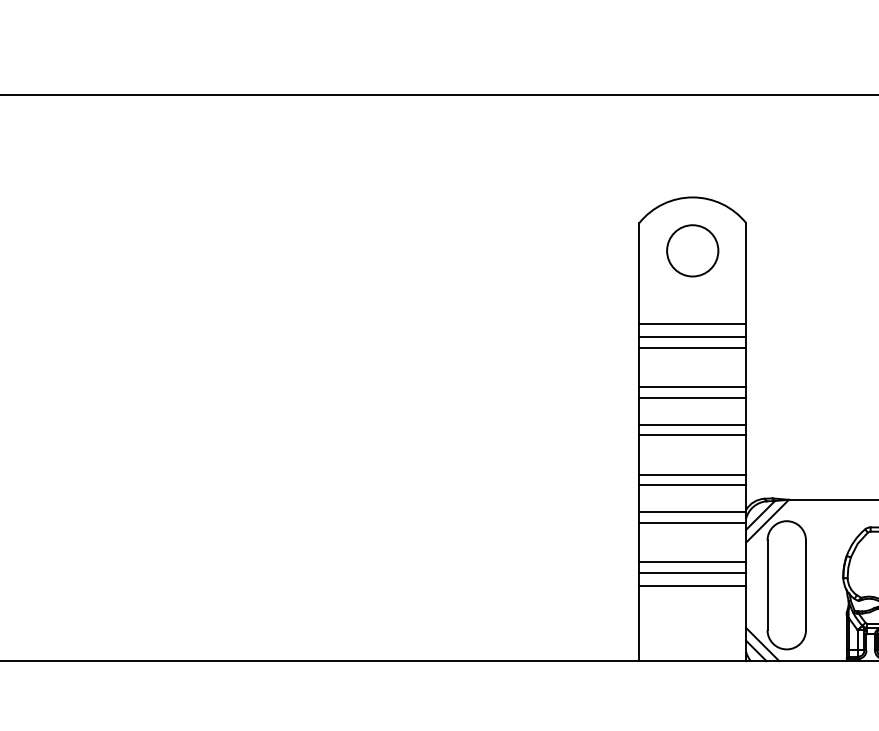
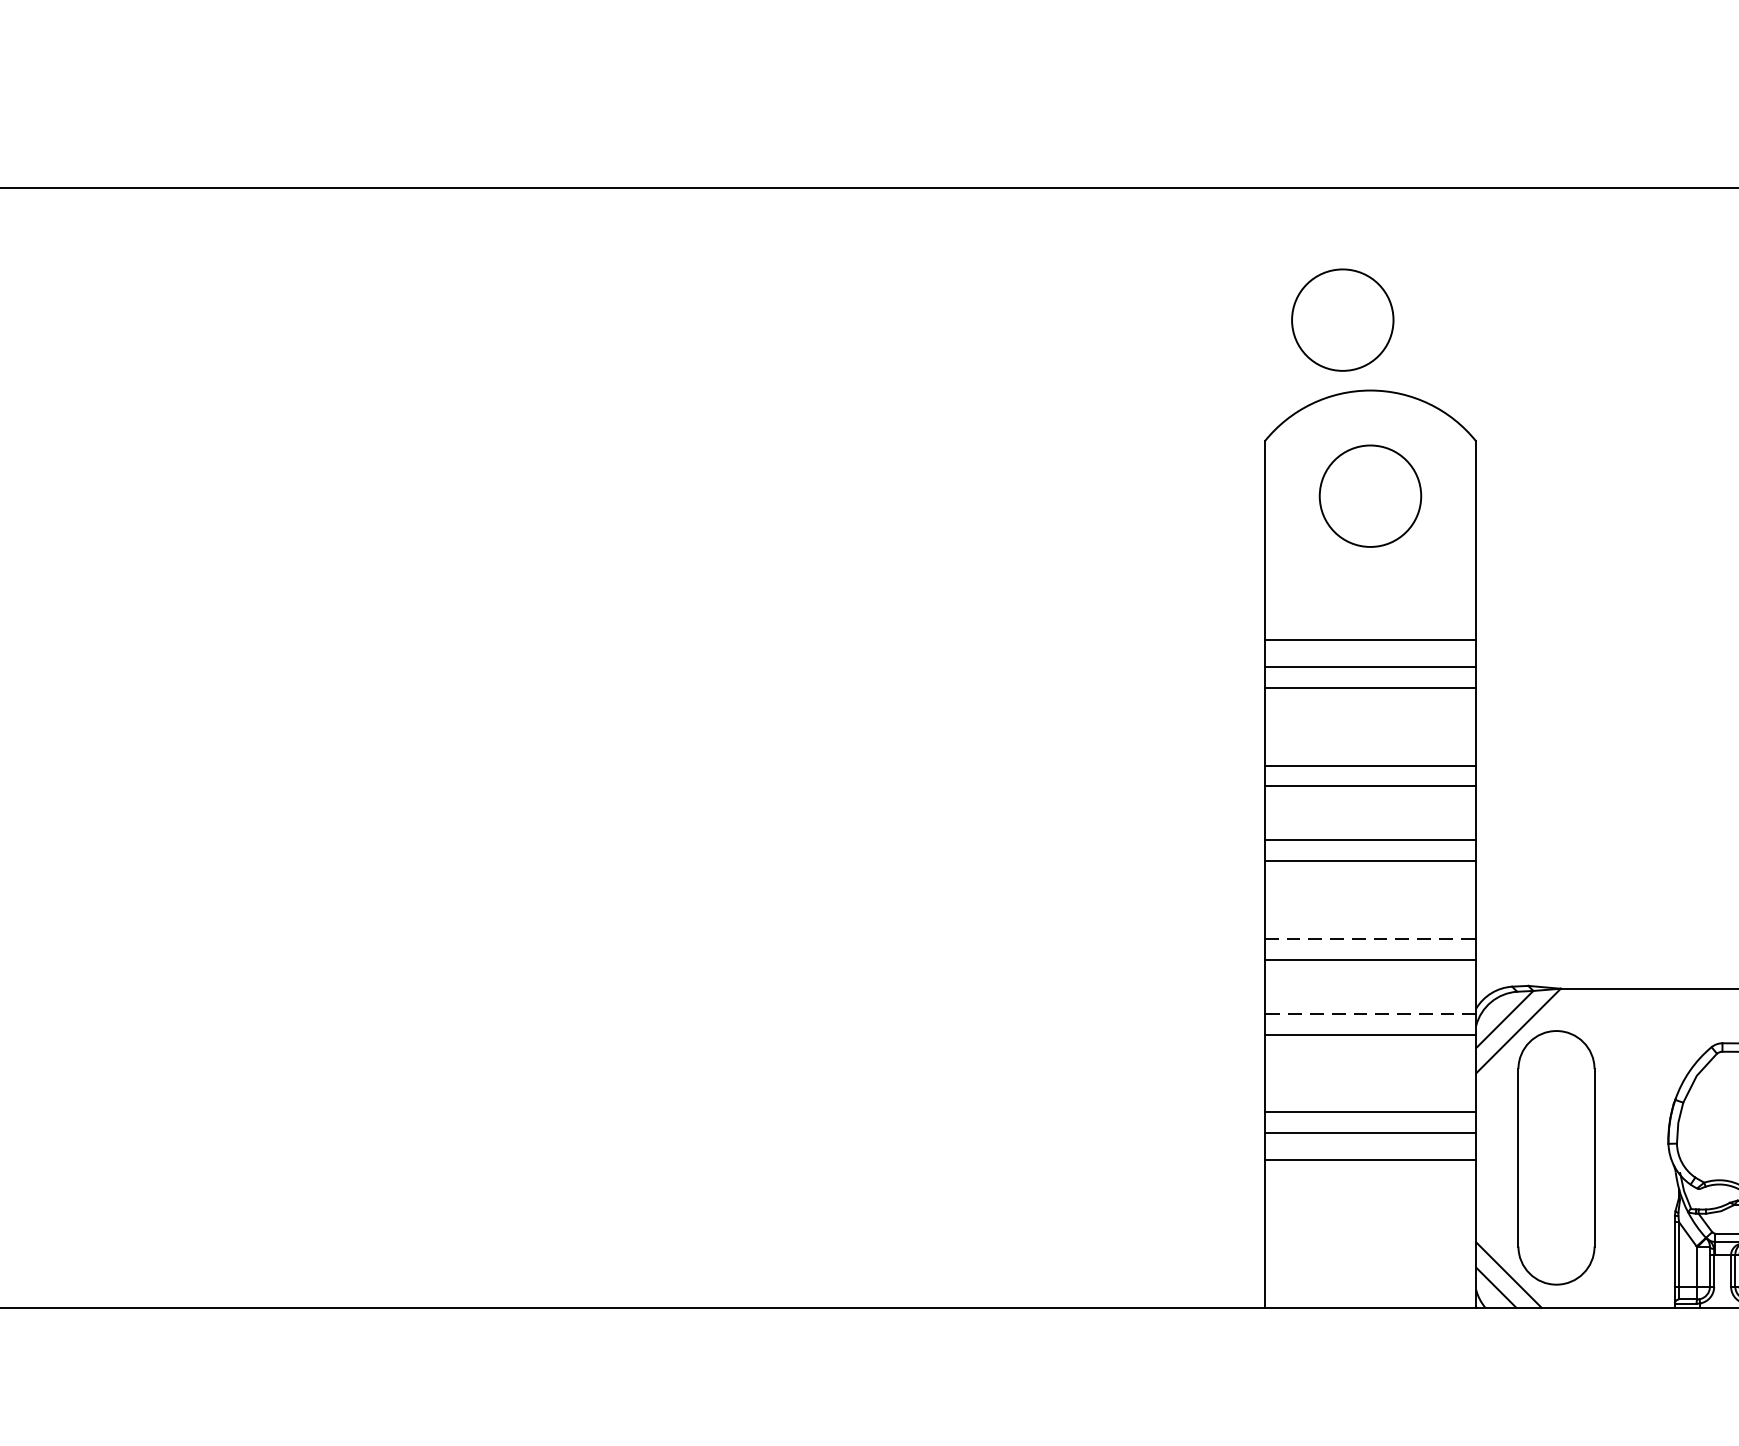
circle: (678, 161) -> (1342, 319), added
line: (693, 474) -> (1371, 938), solid -> dashed
line: (692, 512) -> (1370, 1013), solid -> dashed

